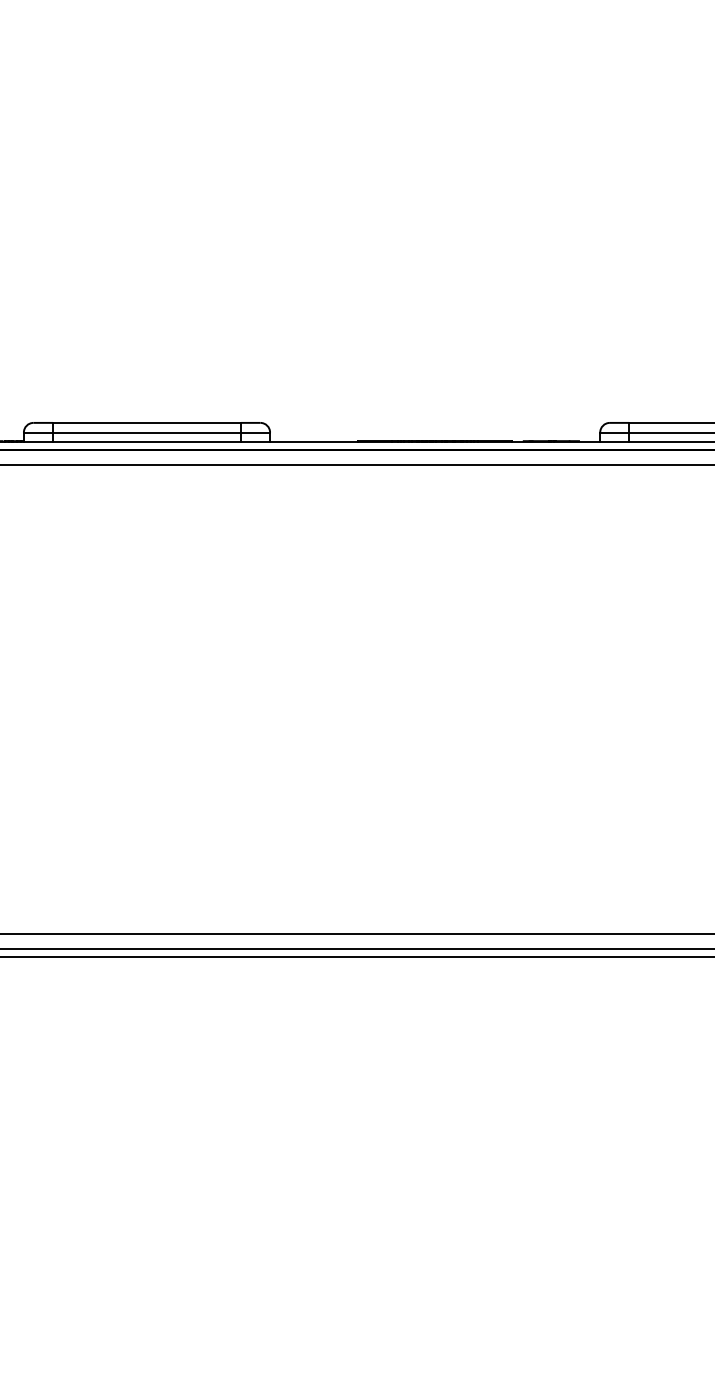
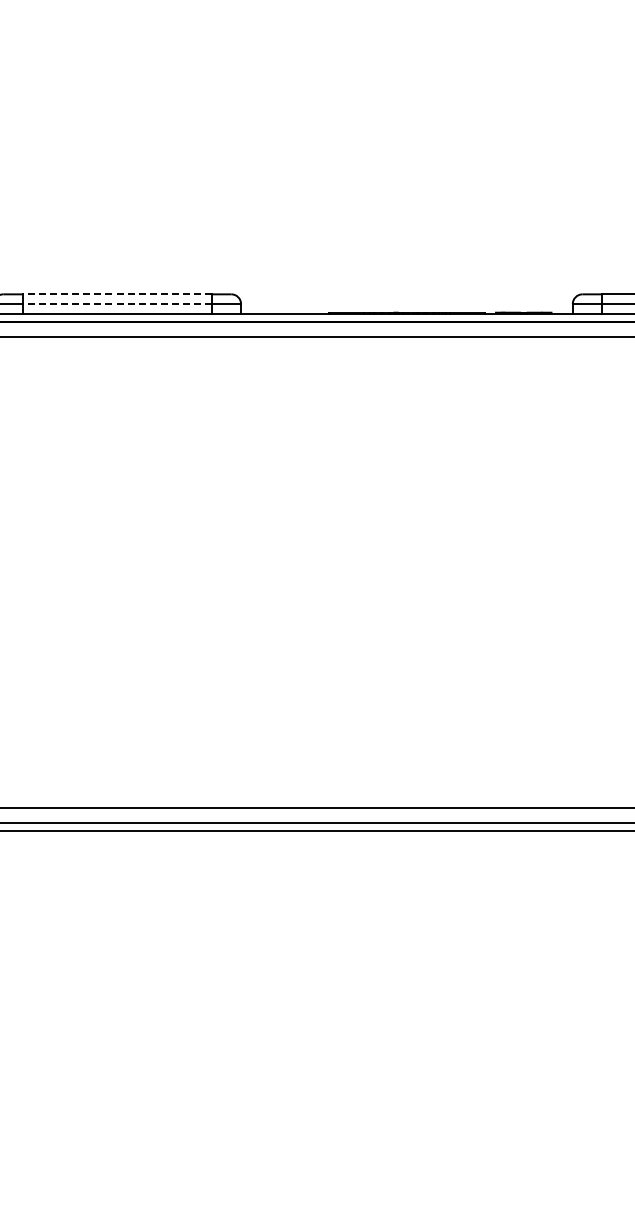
line: (146, 422) -> (116, 293), solid -> dashed
line: (146, 432) -> (116, 304), solid -> dashed

